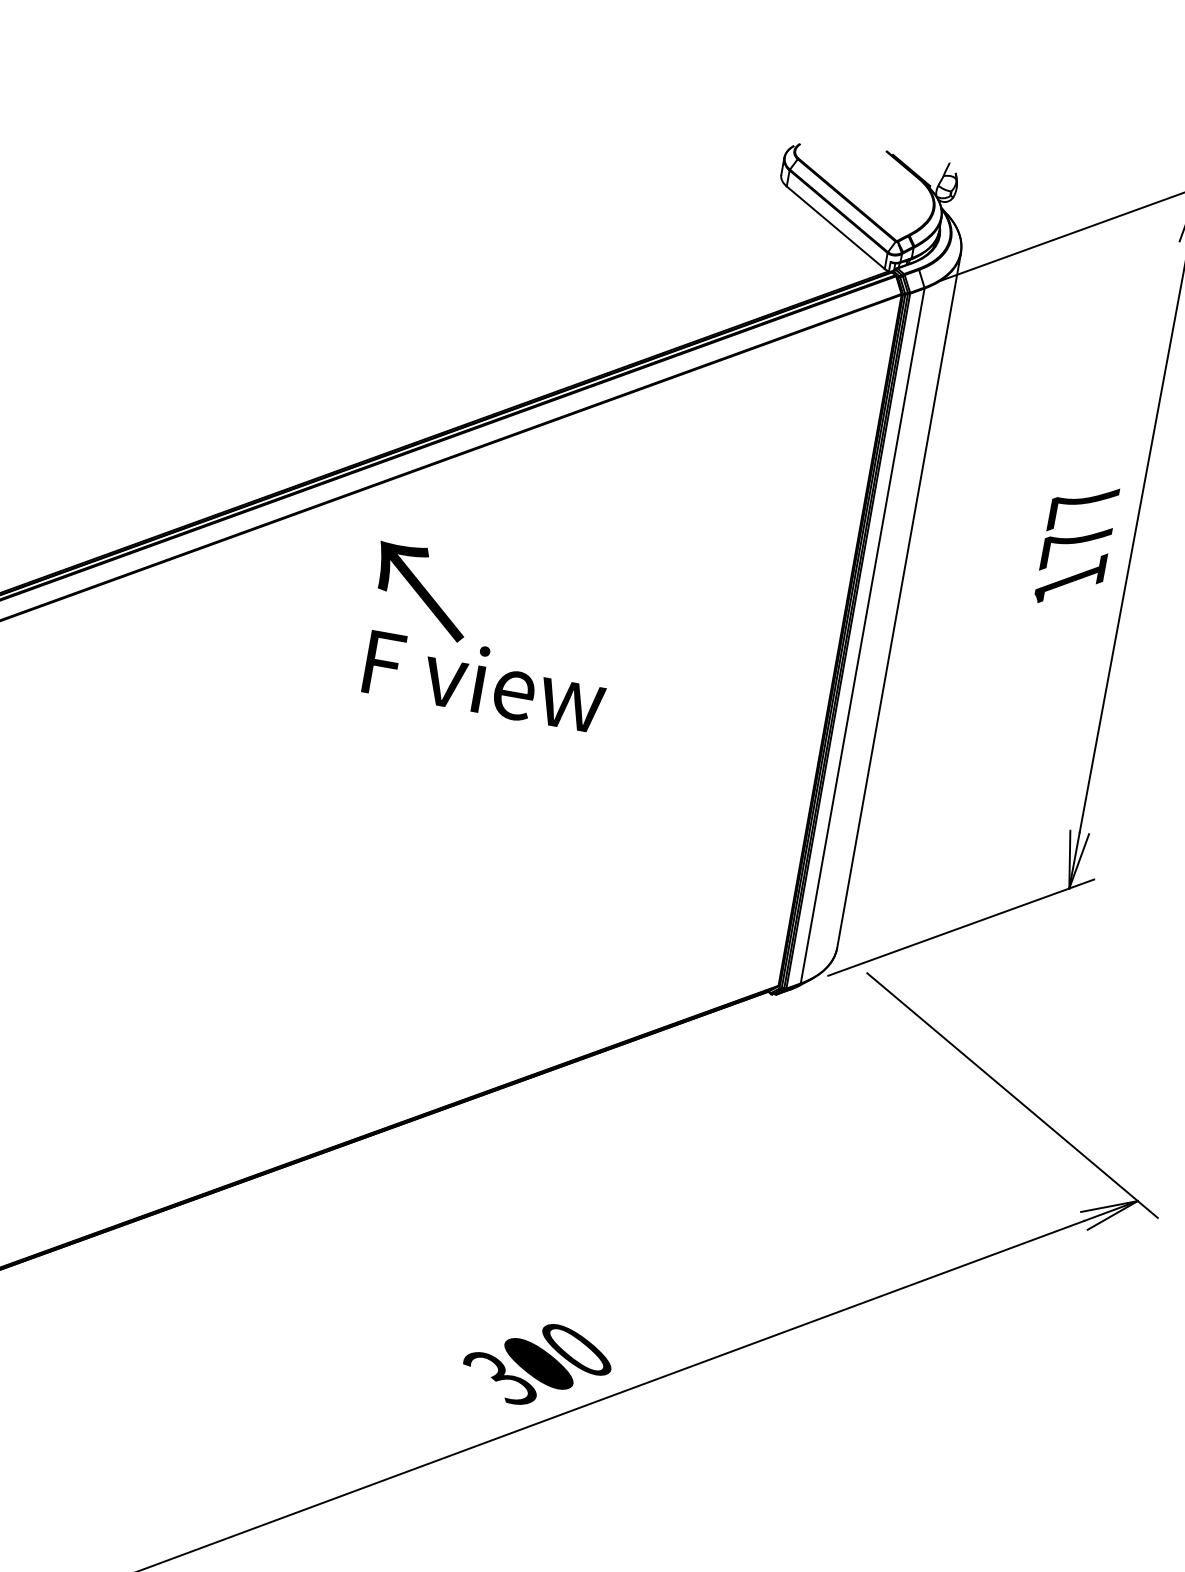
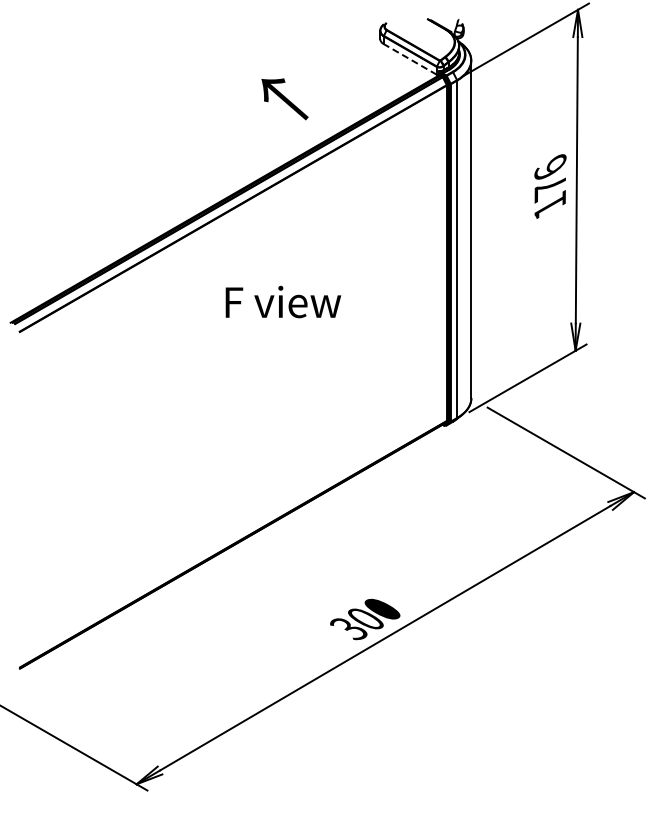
line: (836, 227) -> (410, 59), solid -> dashed
text: (1084, 505) -> (550, 169), 177 -> 176
text: (420, 591) -> (284, 99), moved

